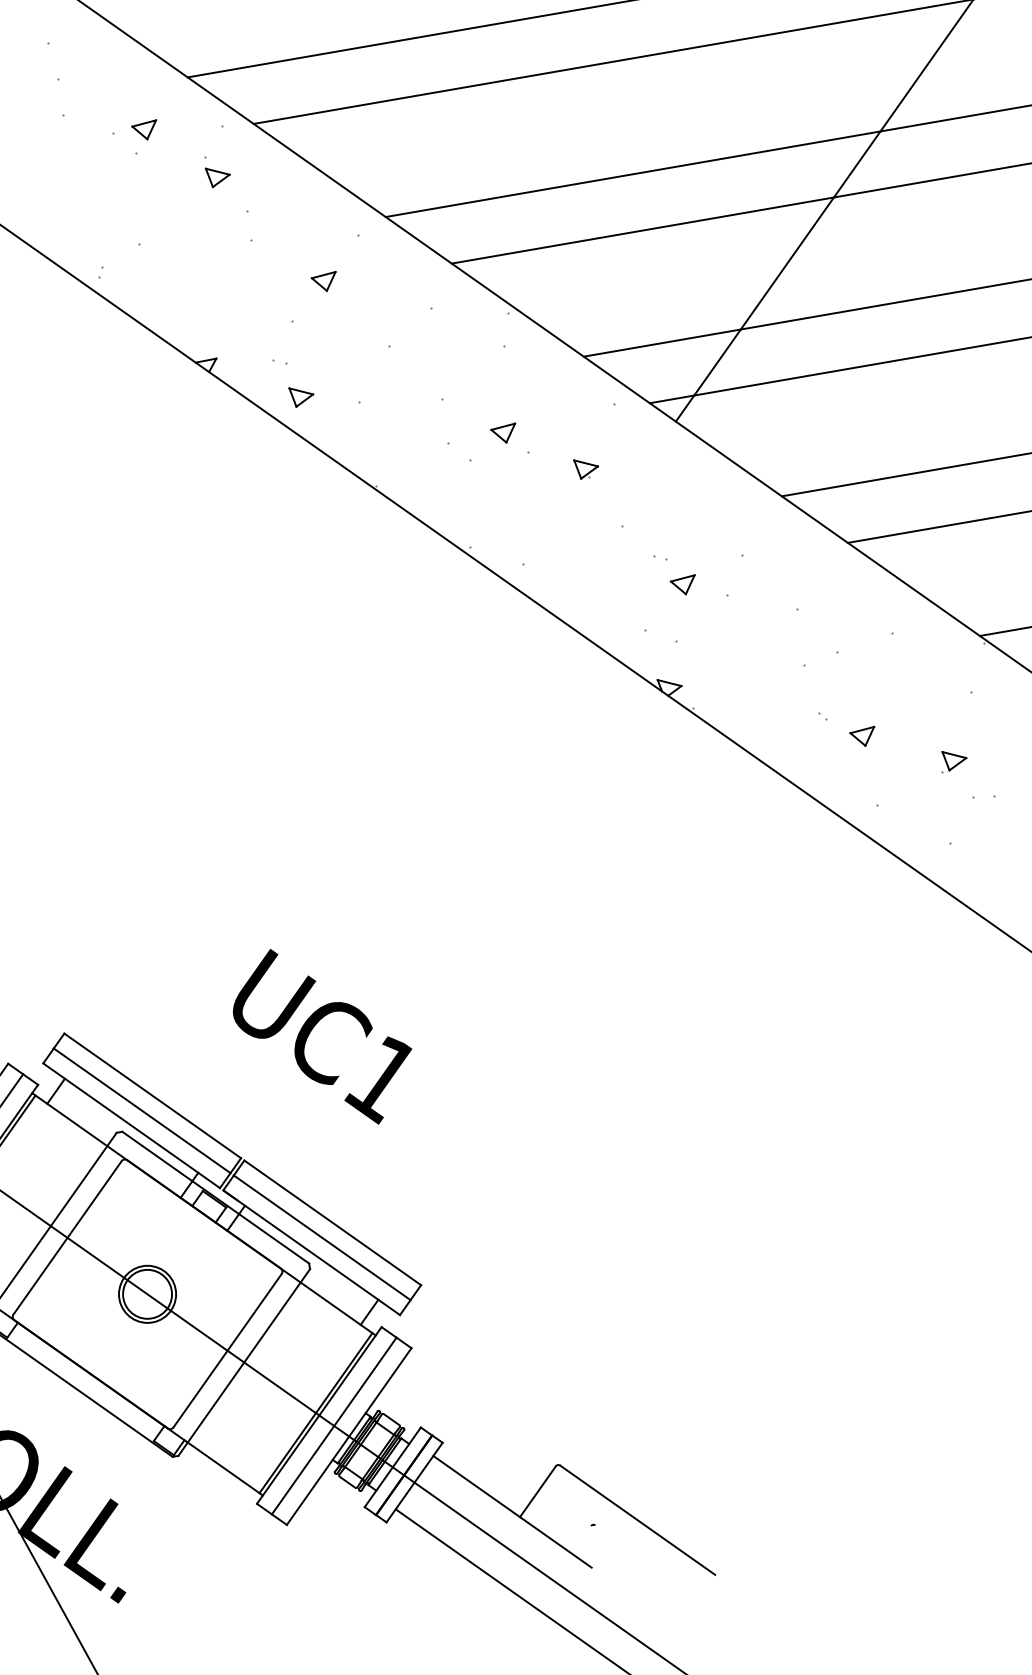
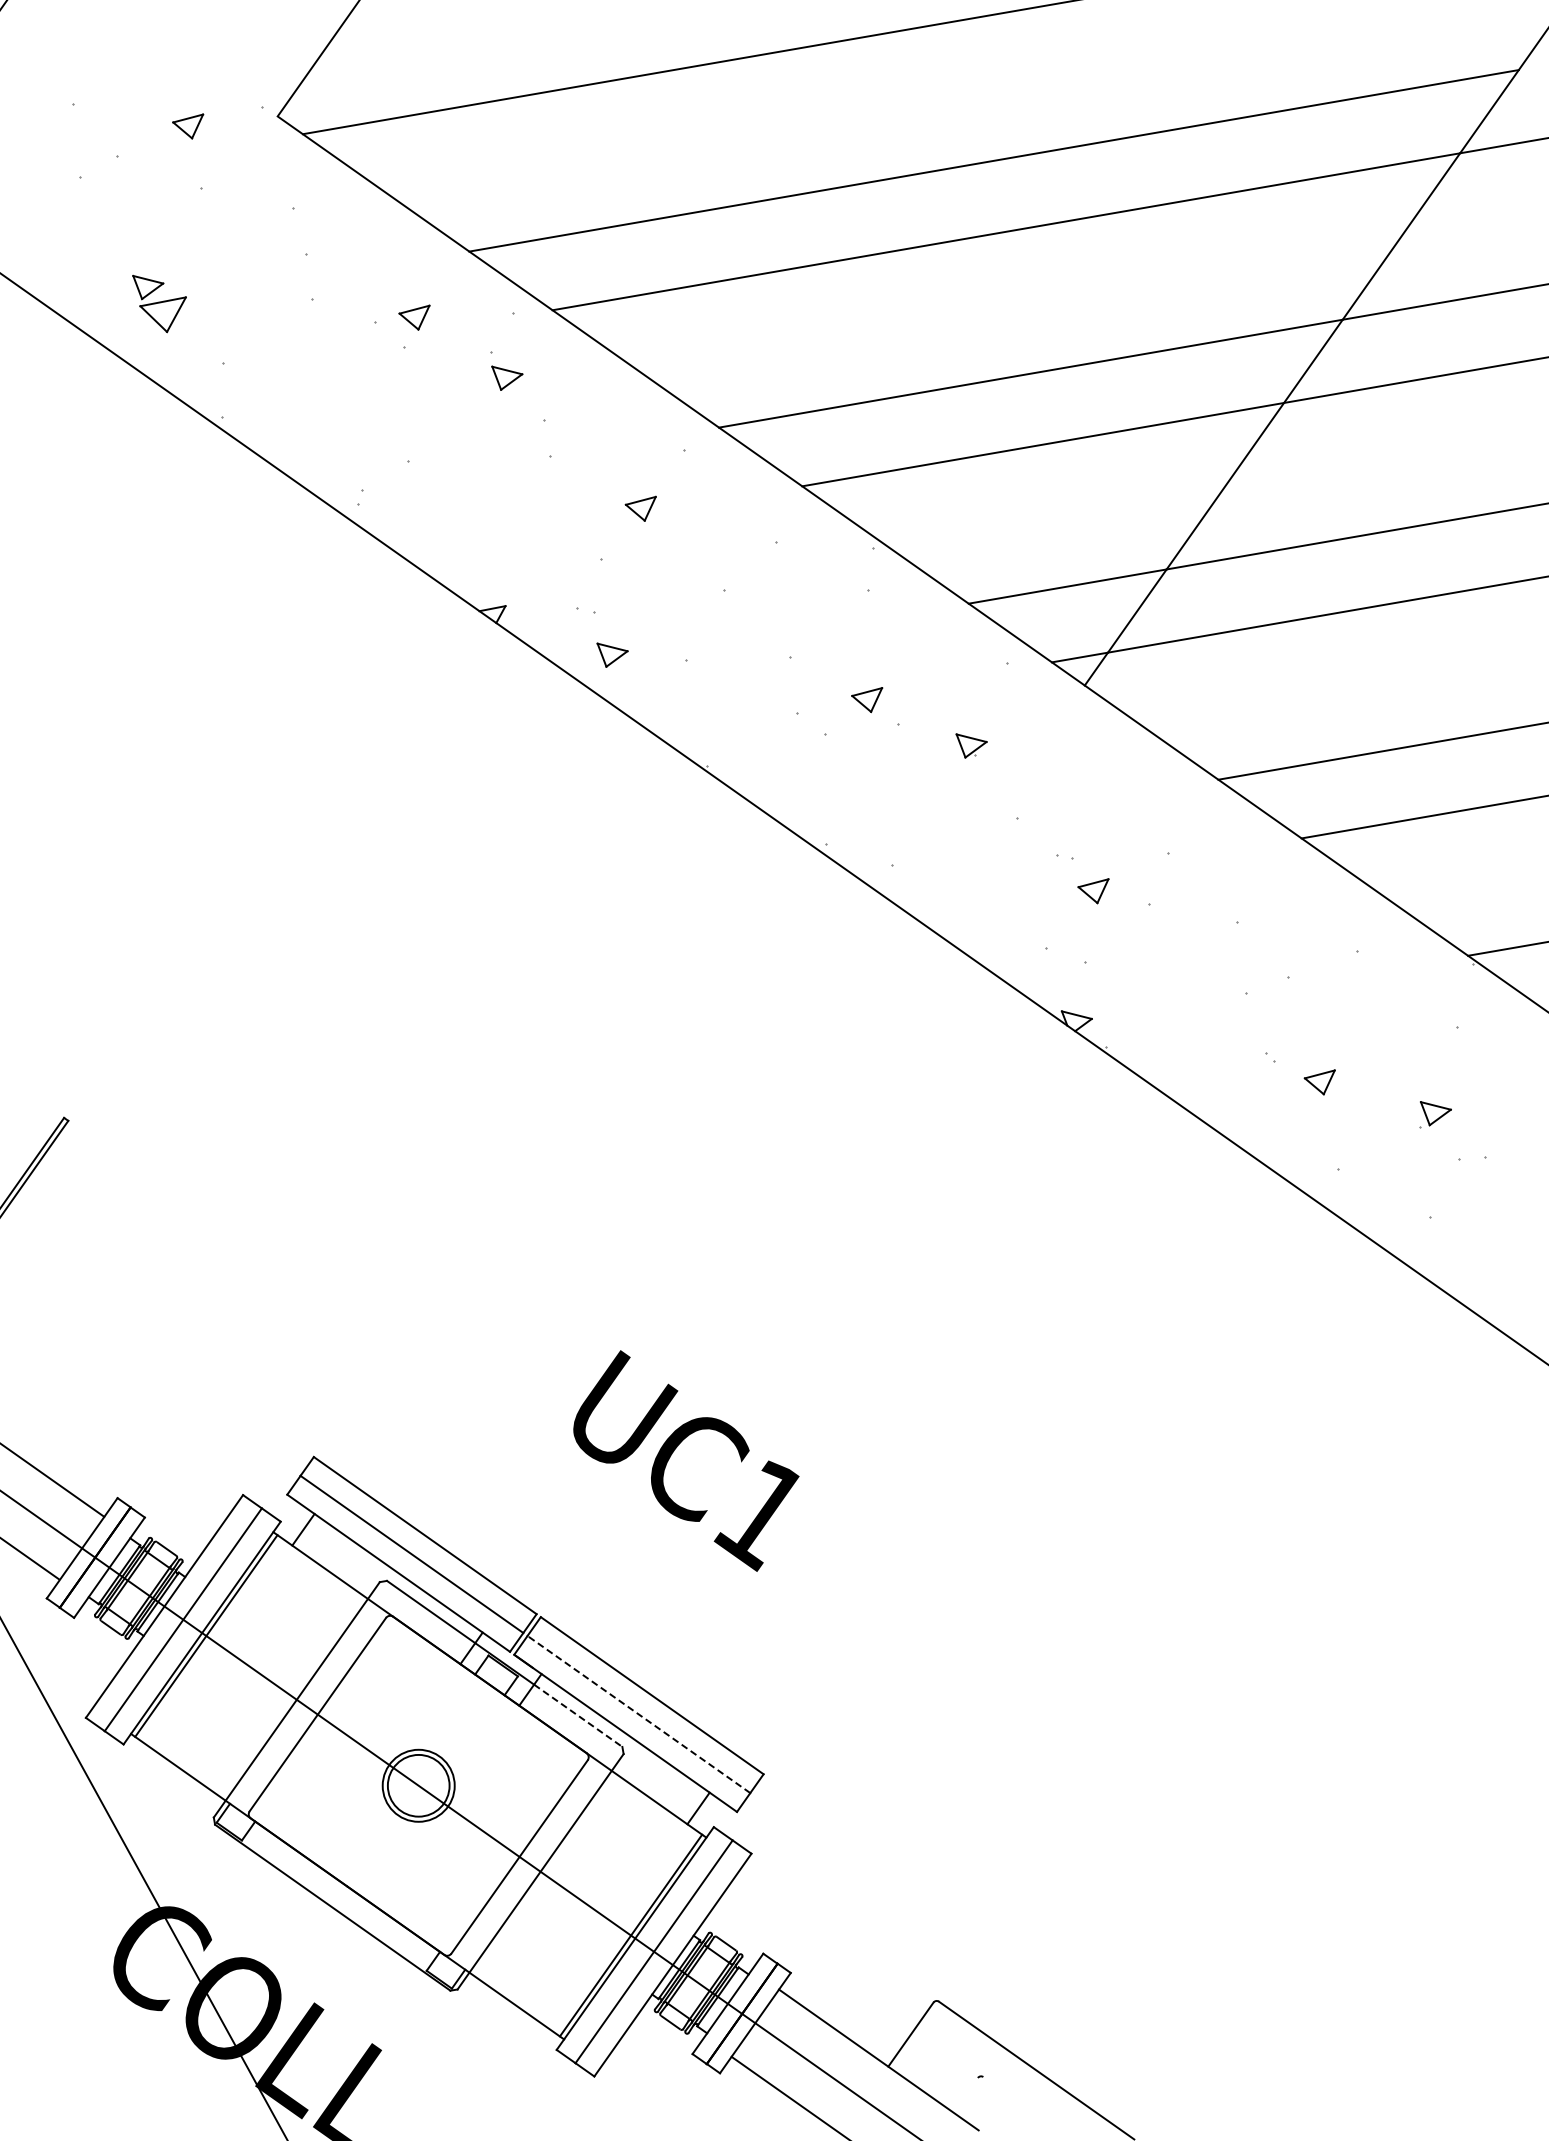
text: (322, 1036) -> (686, 1460), moved
line: (321, 1237) -> (638, 1714), solid -> dashed
line: (274, 1239) -> (578, 1716), solid -> dashed

